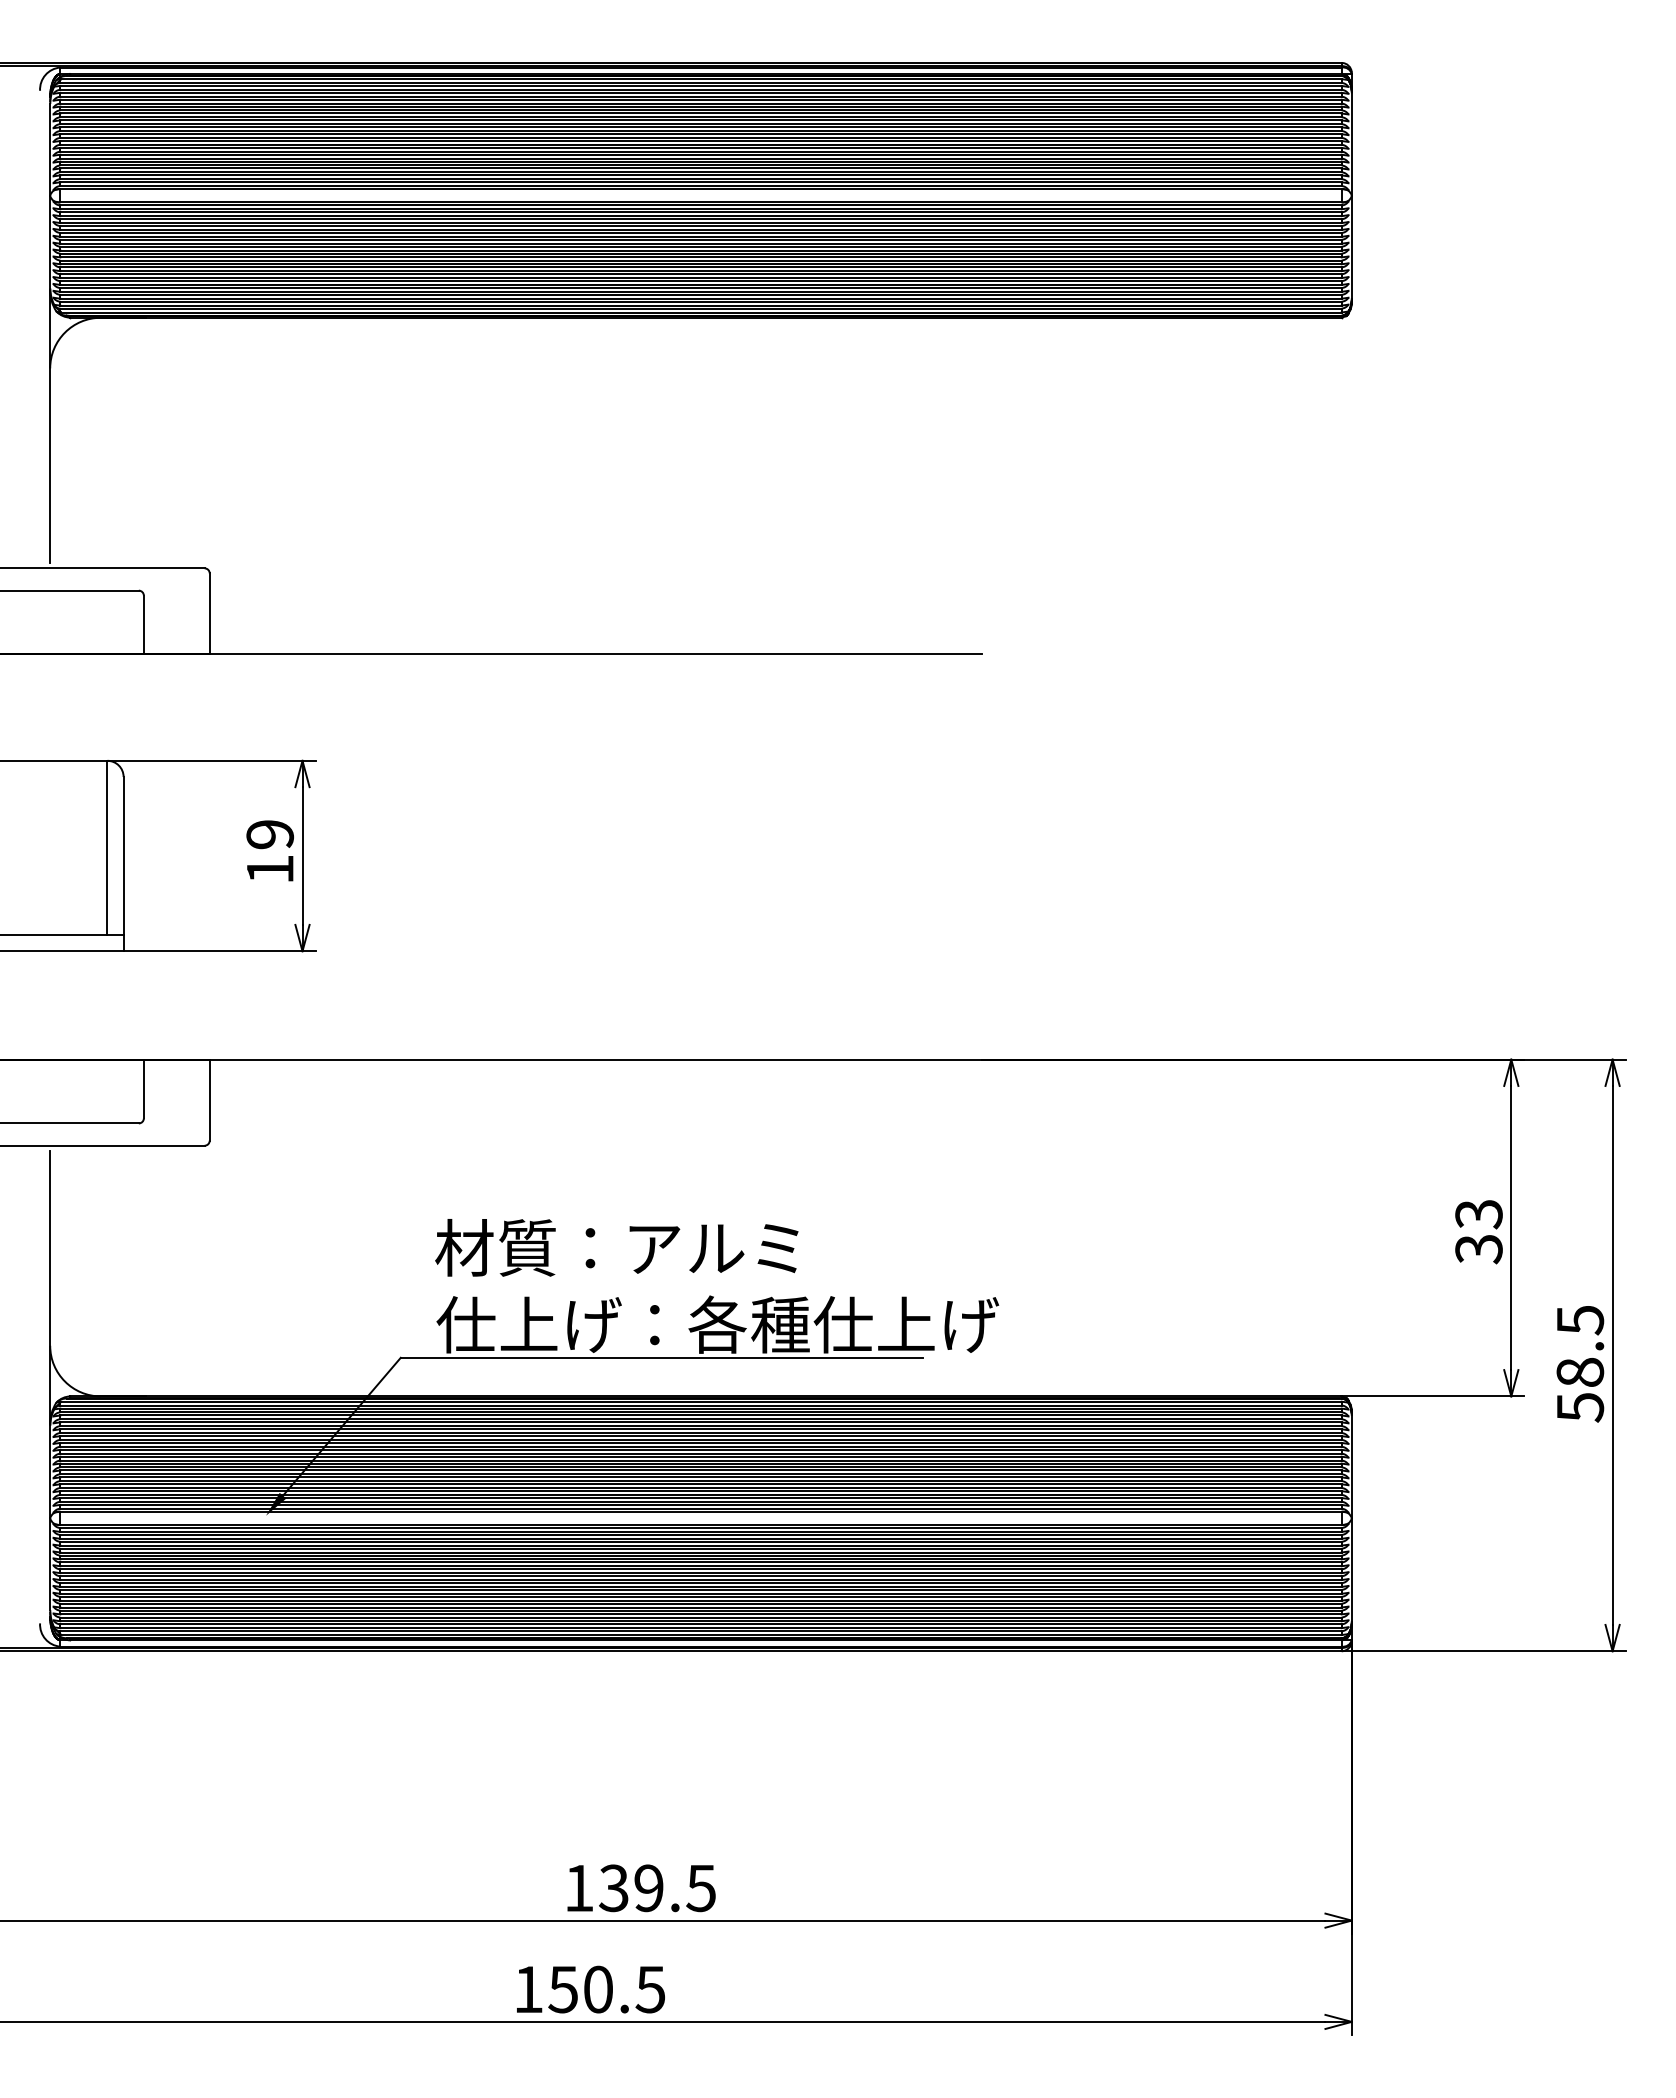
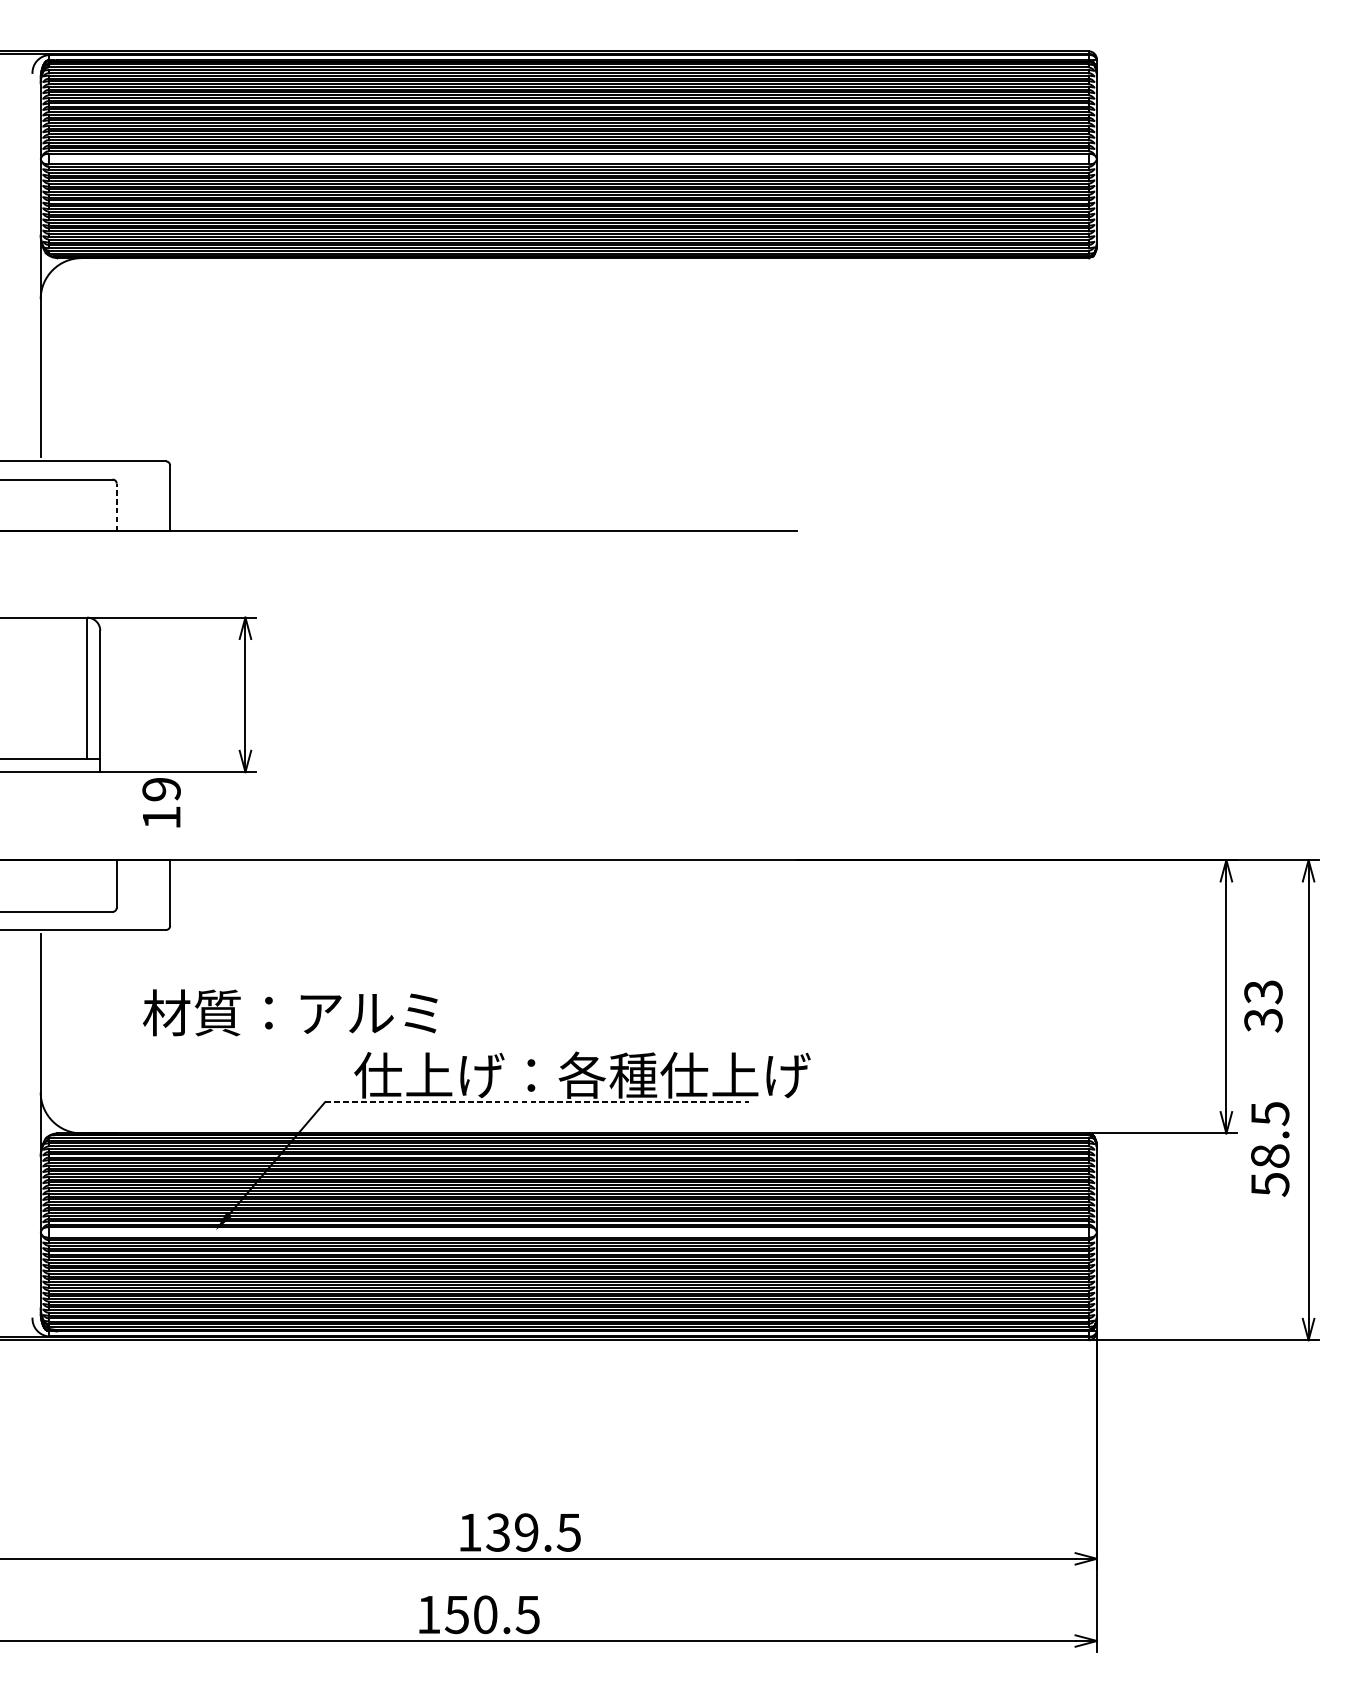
line: (143, 624) -> (116, 507), solid -> dashed
text: (269, 850) -> (161, 802), moved
text: (1478, 1232) -> (1263, 1006), moved
text: (616, 1247) -> (290, 1012), moved
line: (662, 1357) -> (537, 1101), solid -> dashed
text: (1580, 1364) -> (1270, 1149), moved

